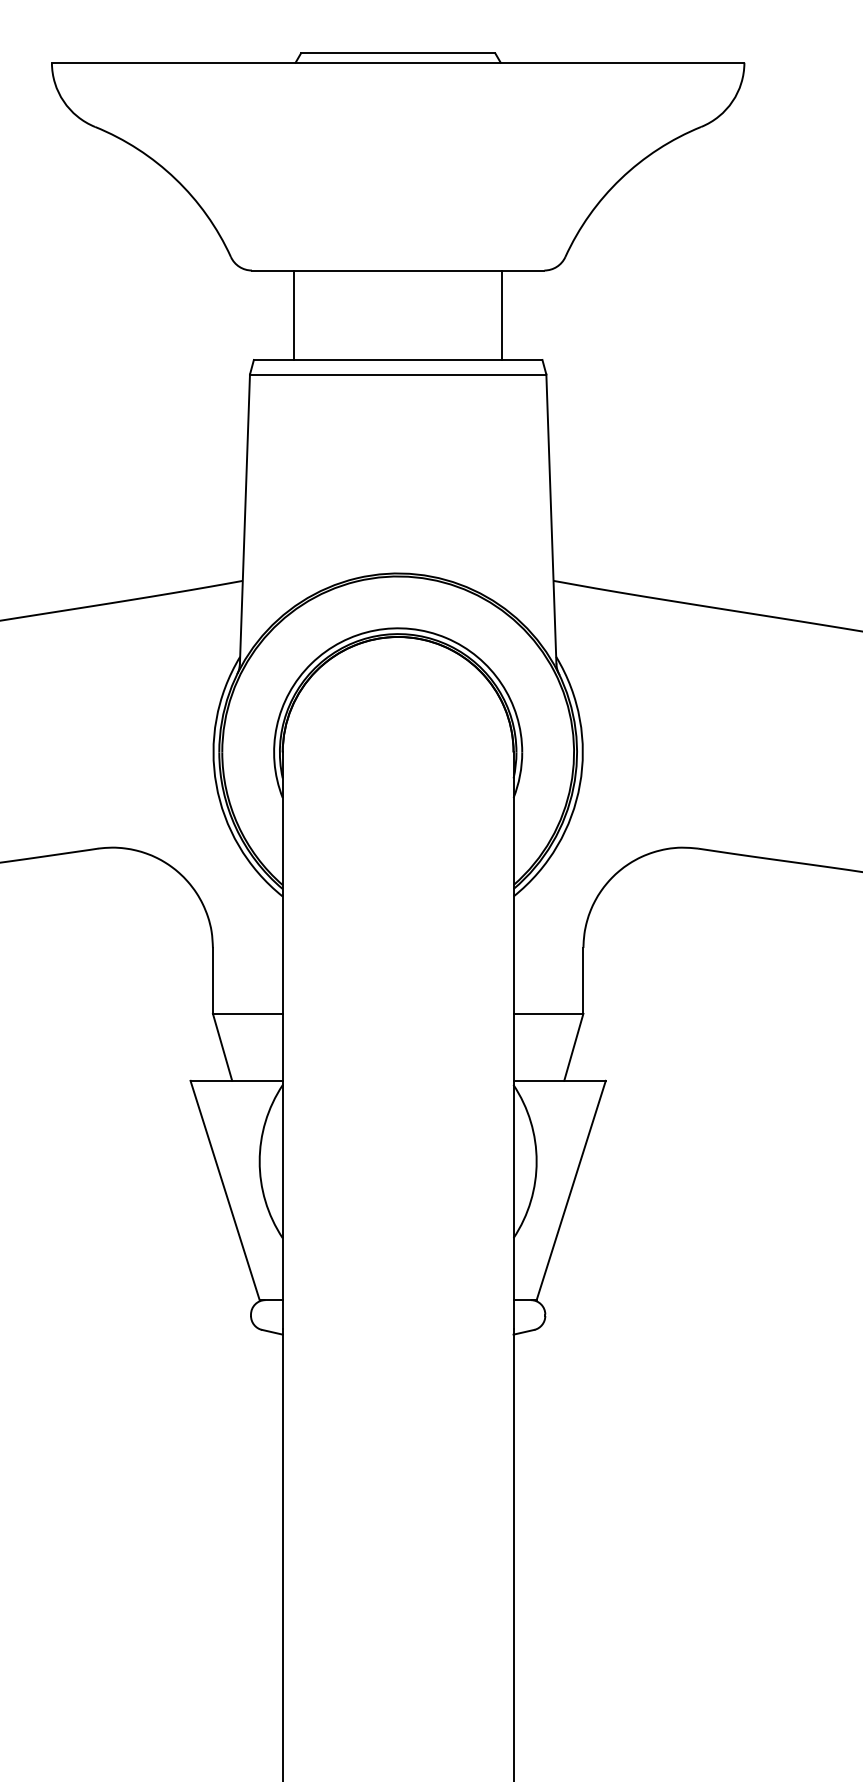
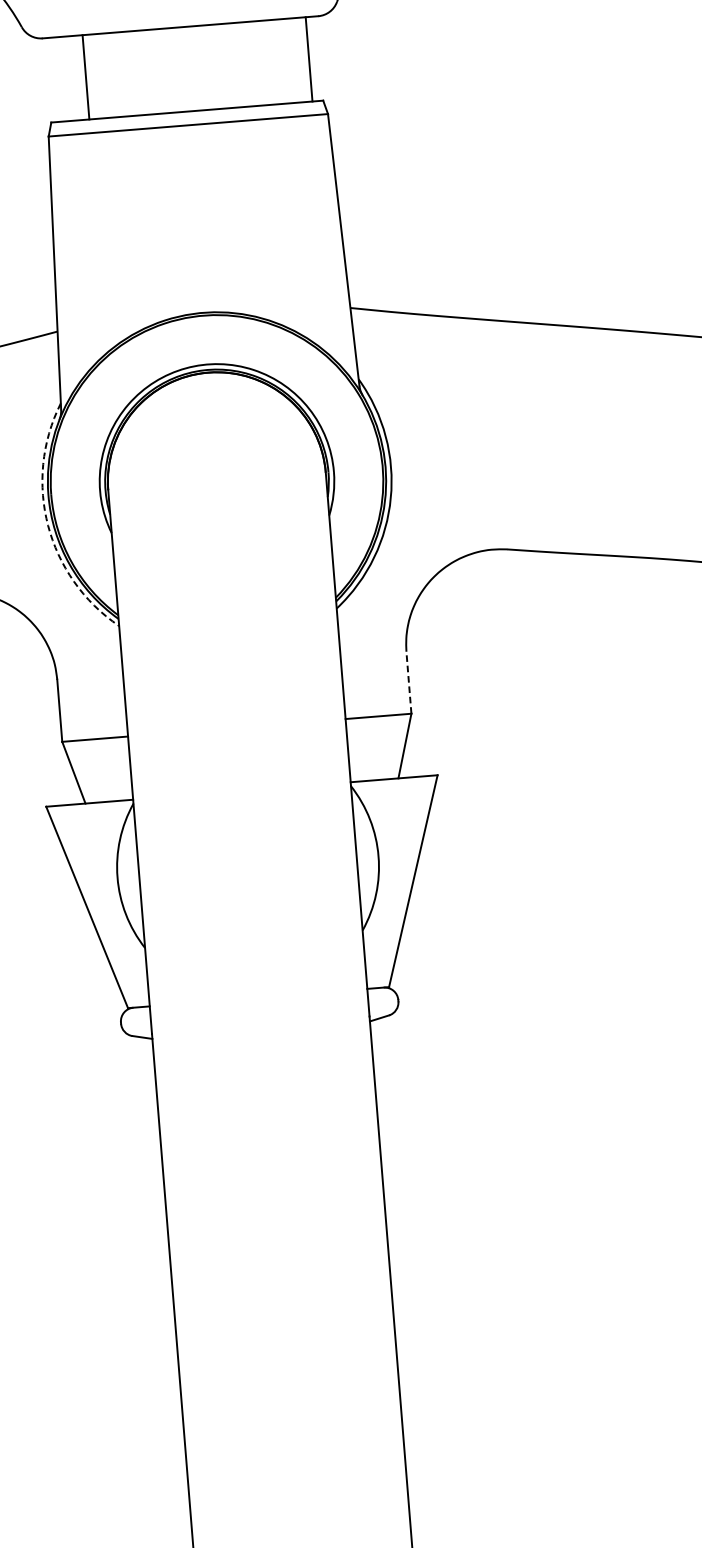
line: (502, 314) -> (309, 58), moved
arc: (216, 784) -> (48, 525), solid -> dashed
line: (583, 980) -> (408, 682), solid -> dashed

